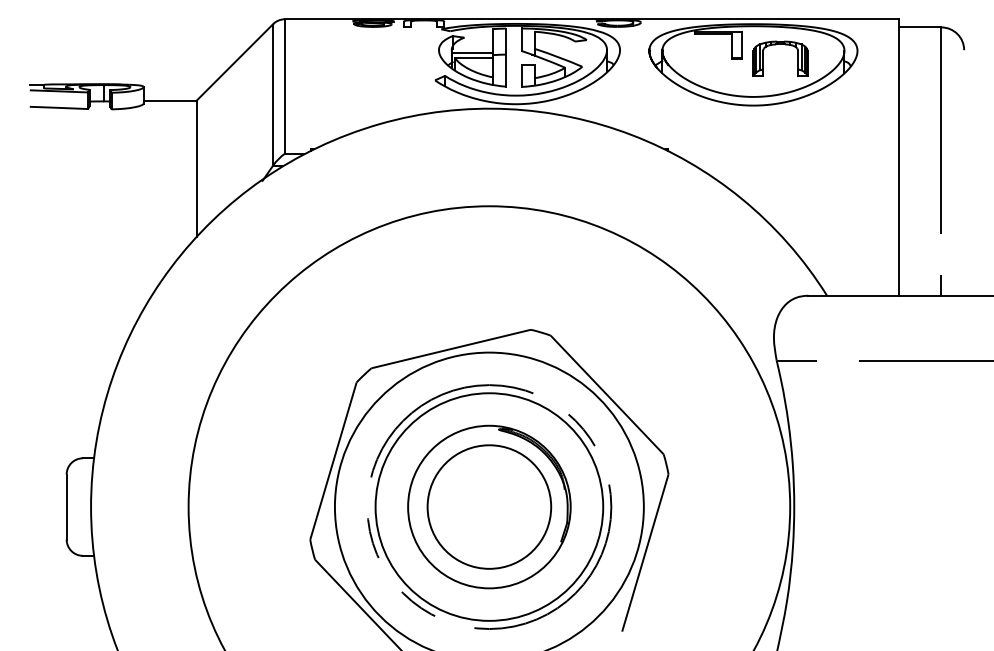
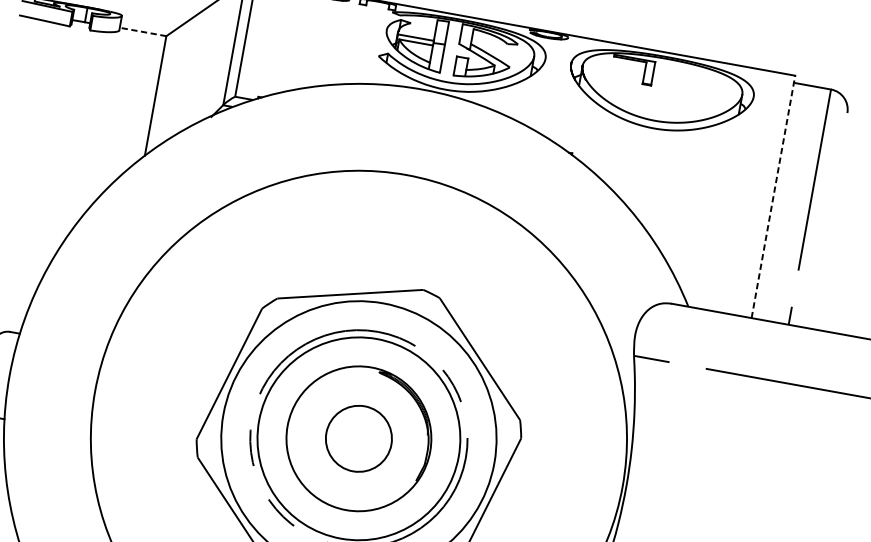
part: (776, 45) -> (683, 79), removed
line: (170, 100) -> (143, 31), solid -> dashed
line: (899, 157) -> (773, 196), solid -> dashed
circle: (489, 506) -> (359, 438), size x0.6

